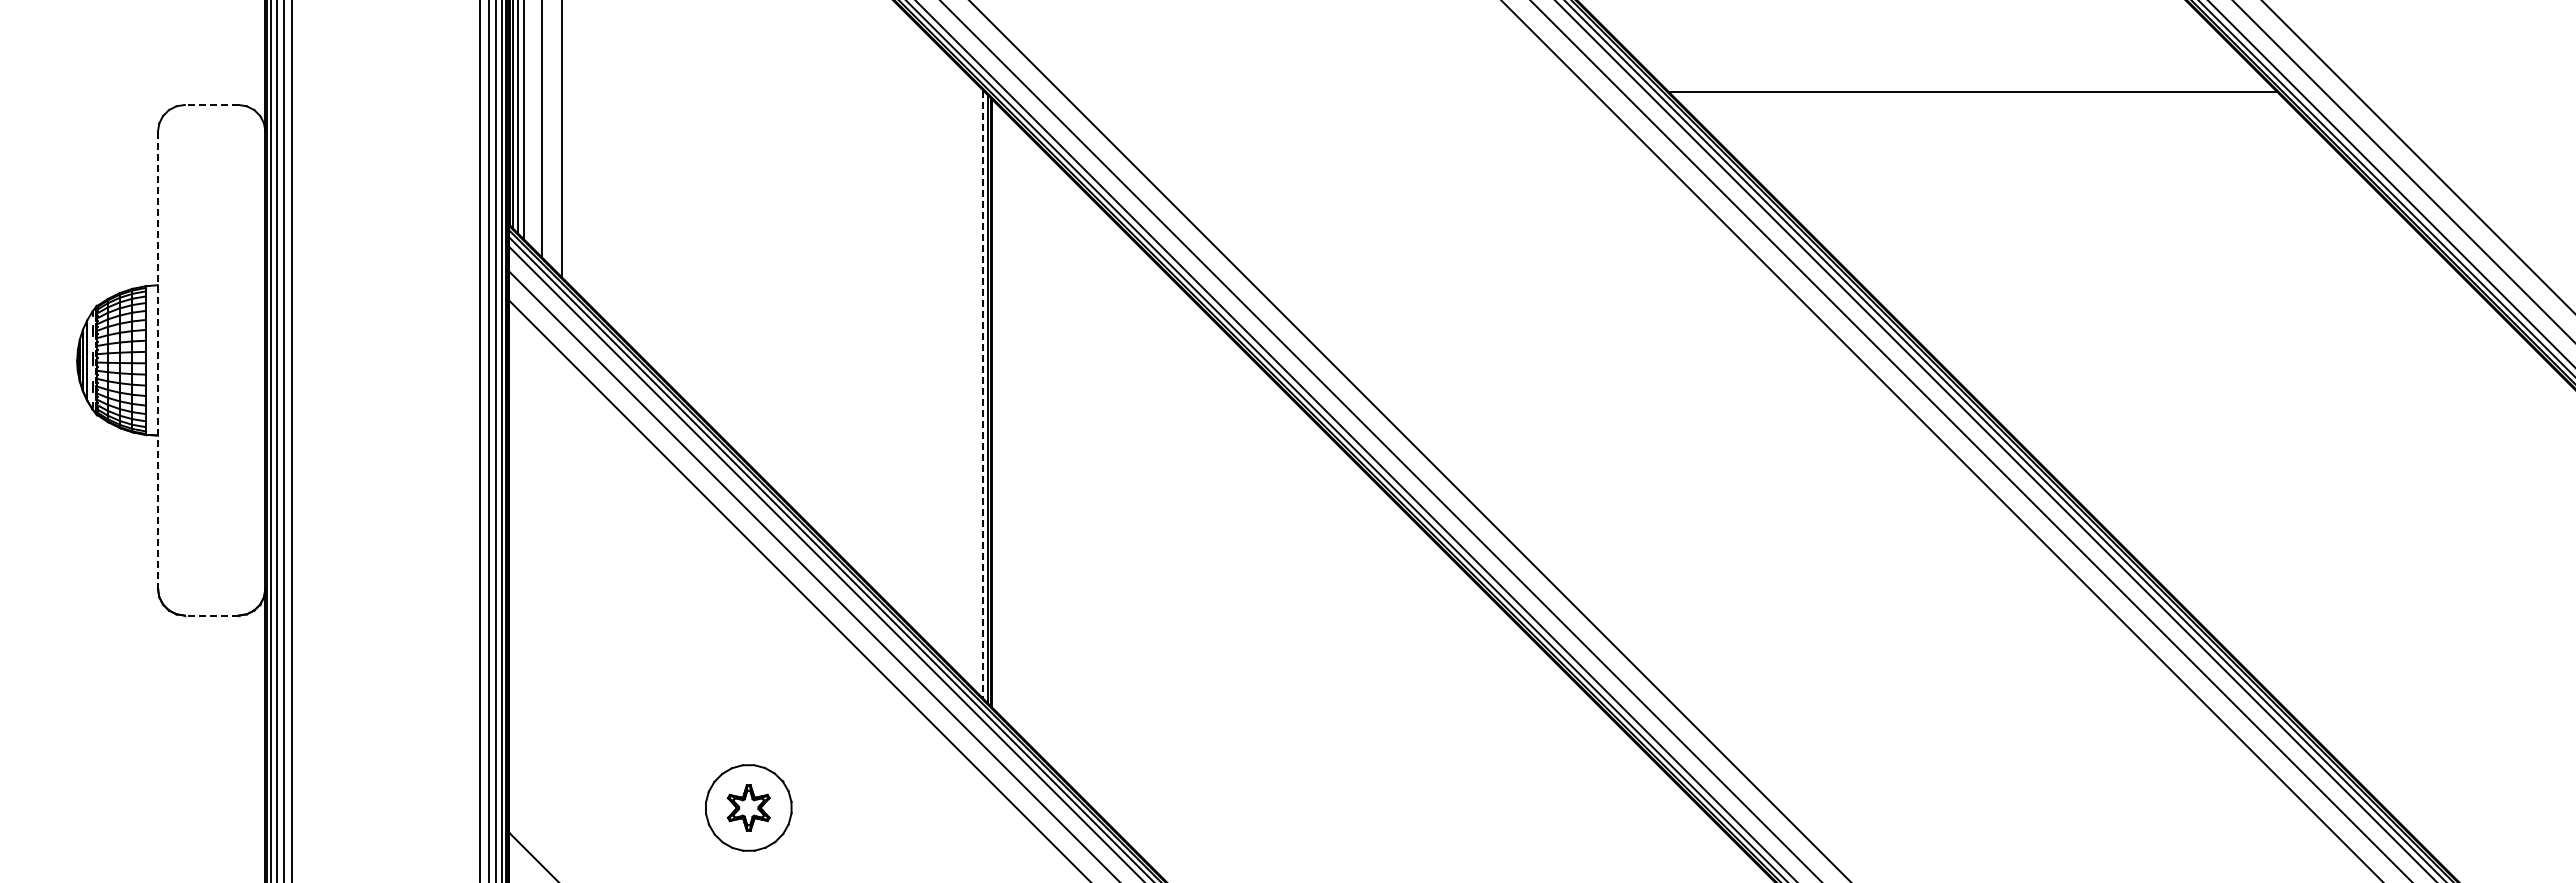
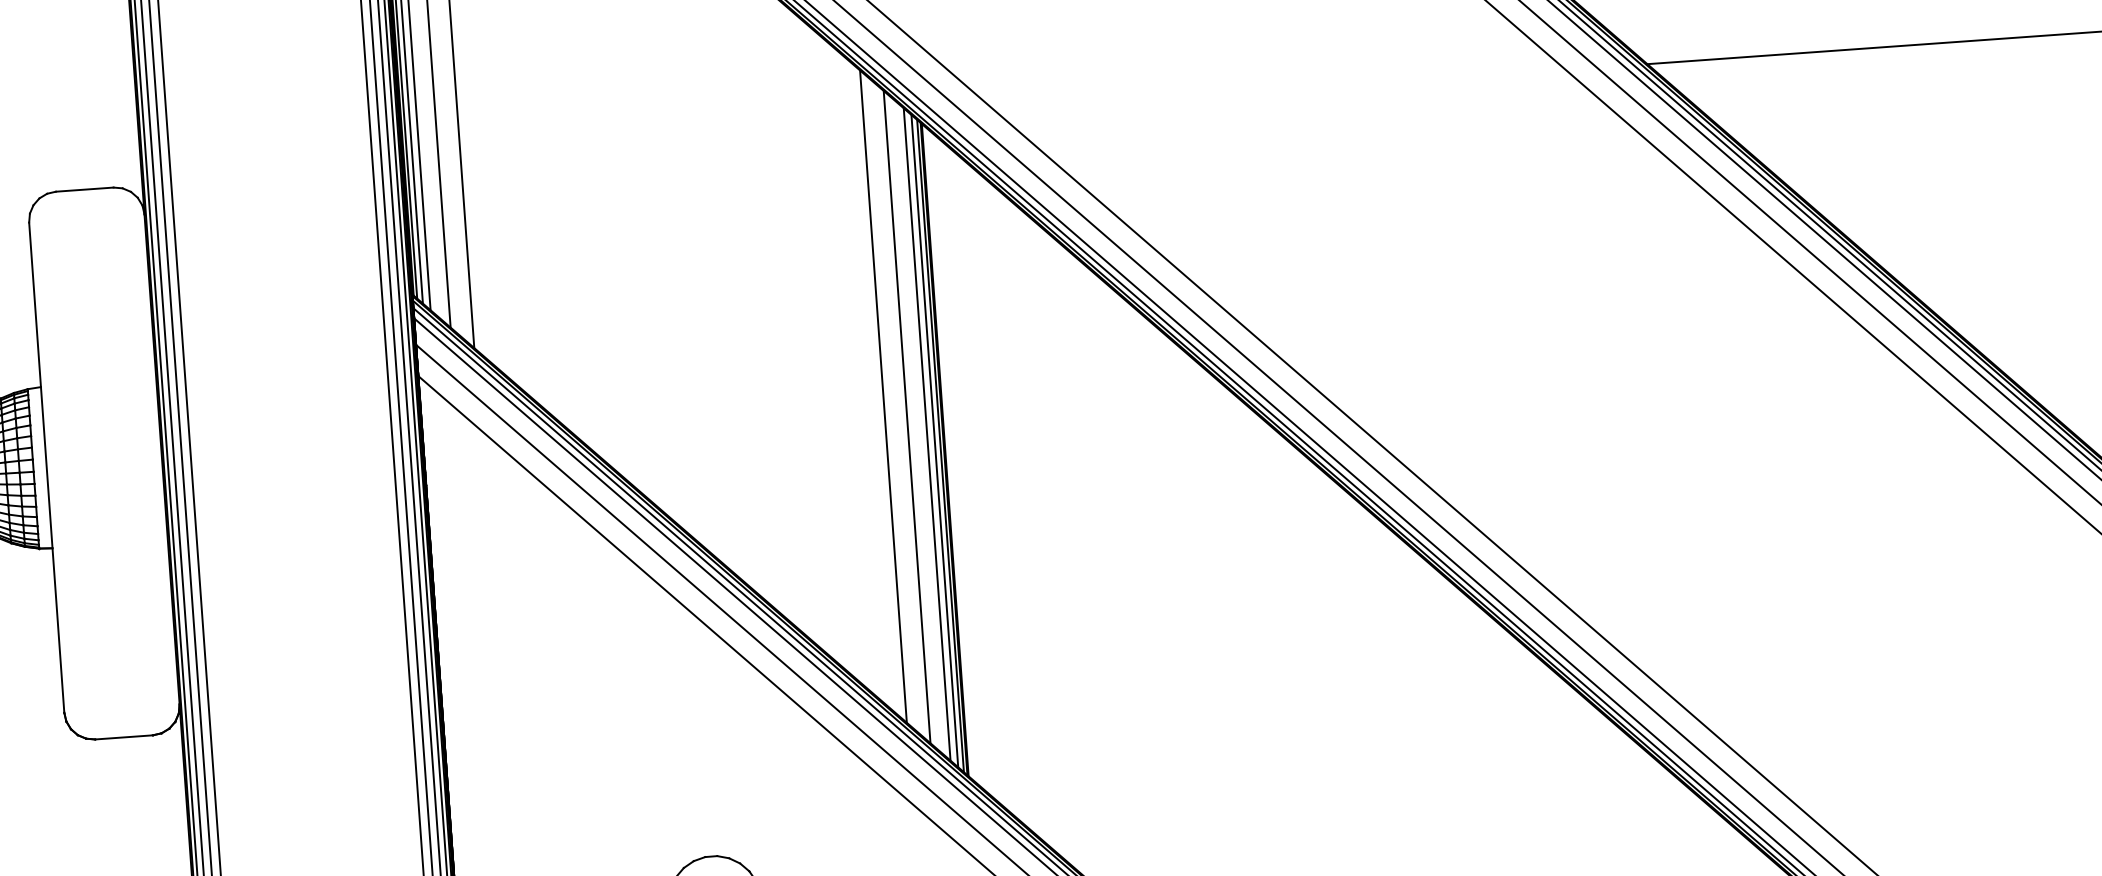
line: (211, 104) -> (84, 189), dashed -> solid
line: (938, 349) -> (883, 396), added
line: (157, 360) -> (46, 467), dashed -> solid
line: (959, 370) -> (907, 416), added
line: (976, 387) -> (926, 433), added
line: (983, 395) -> (934, 441), dashed -> solid
line: (211, 615) -> (123, 737), dashed -> solid

